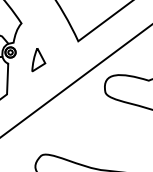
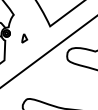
part: (38, 60) -> (24, 38), size x0.6

